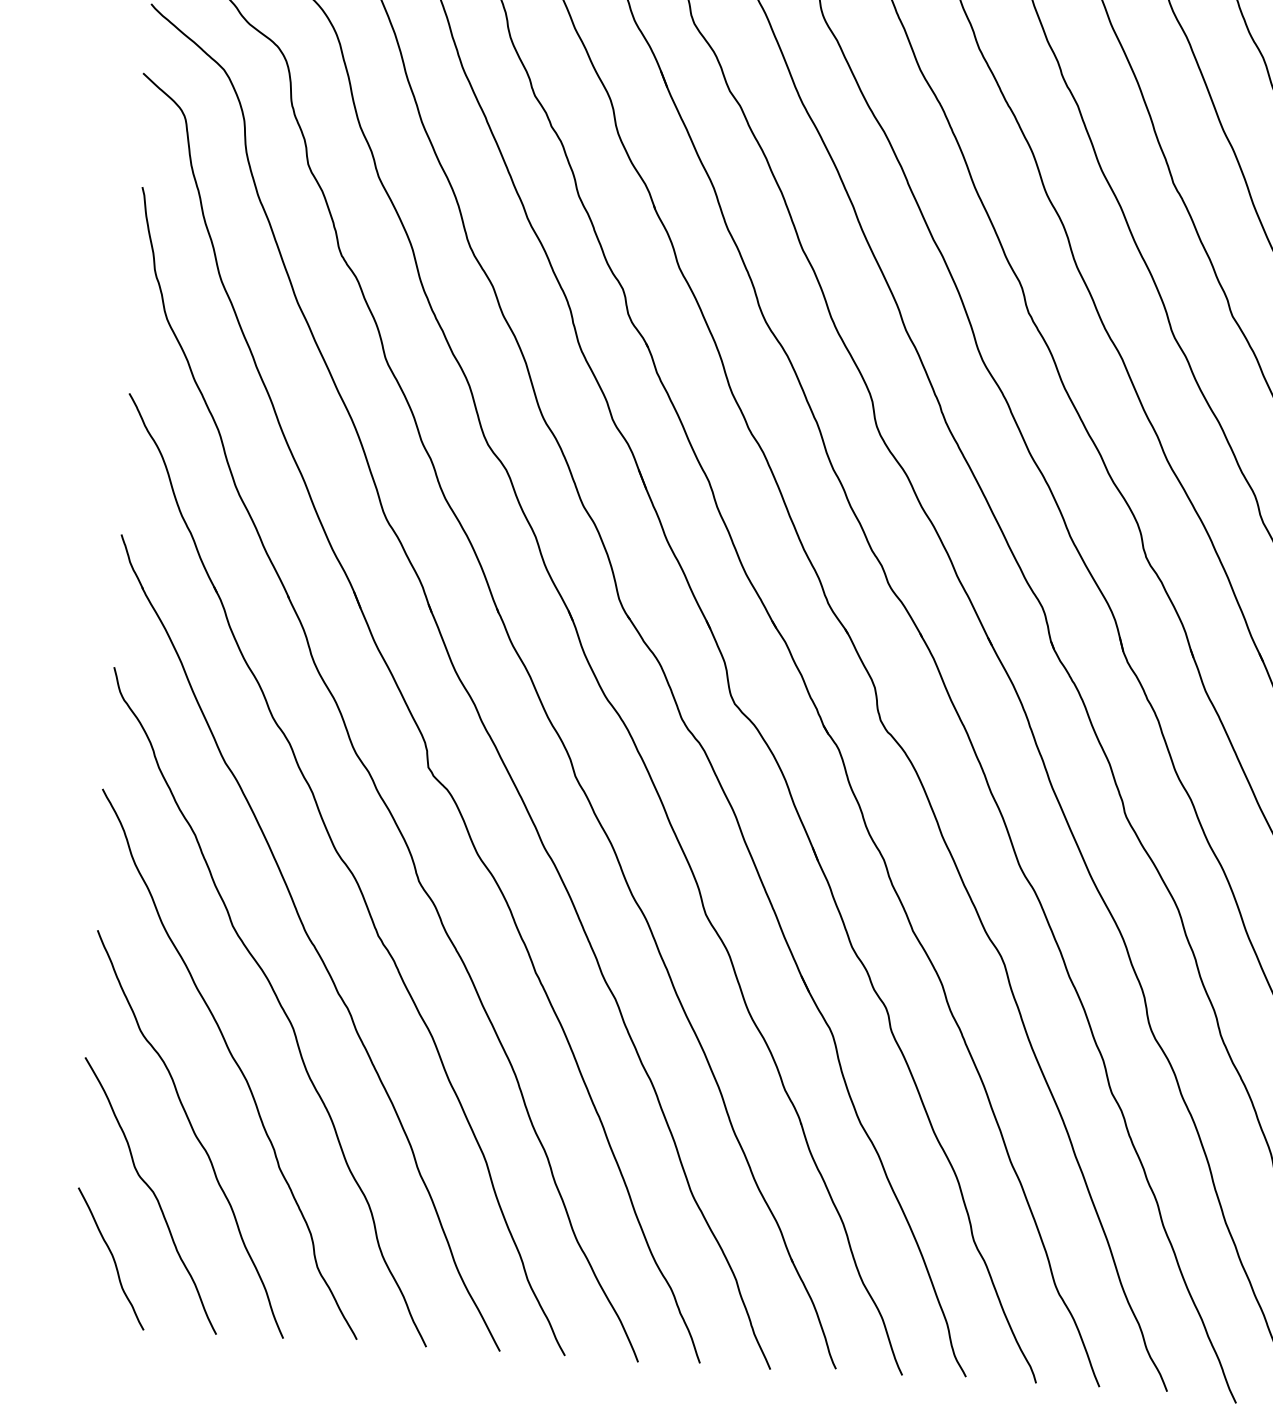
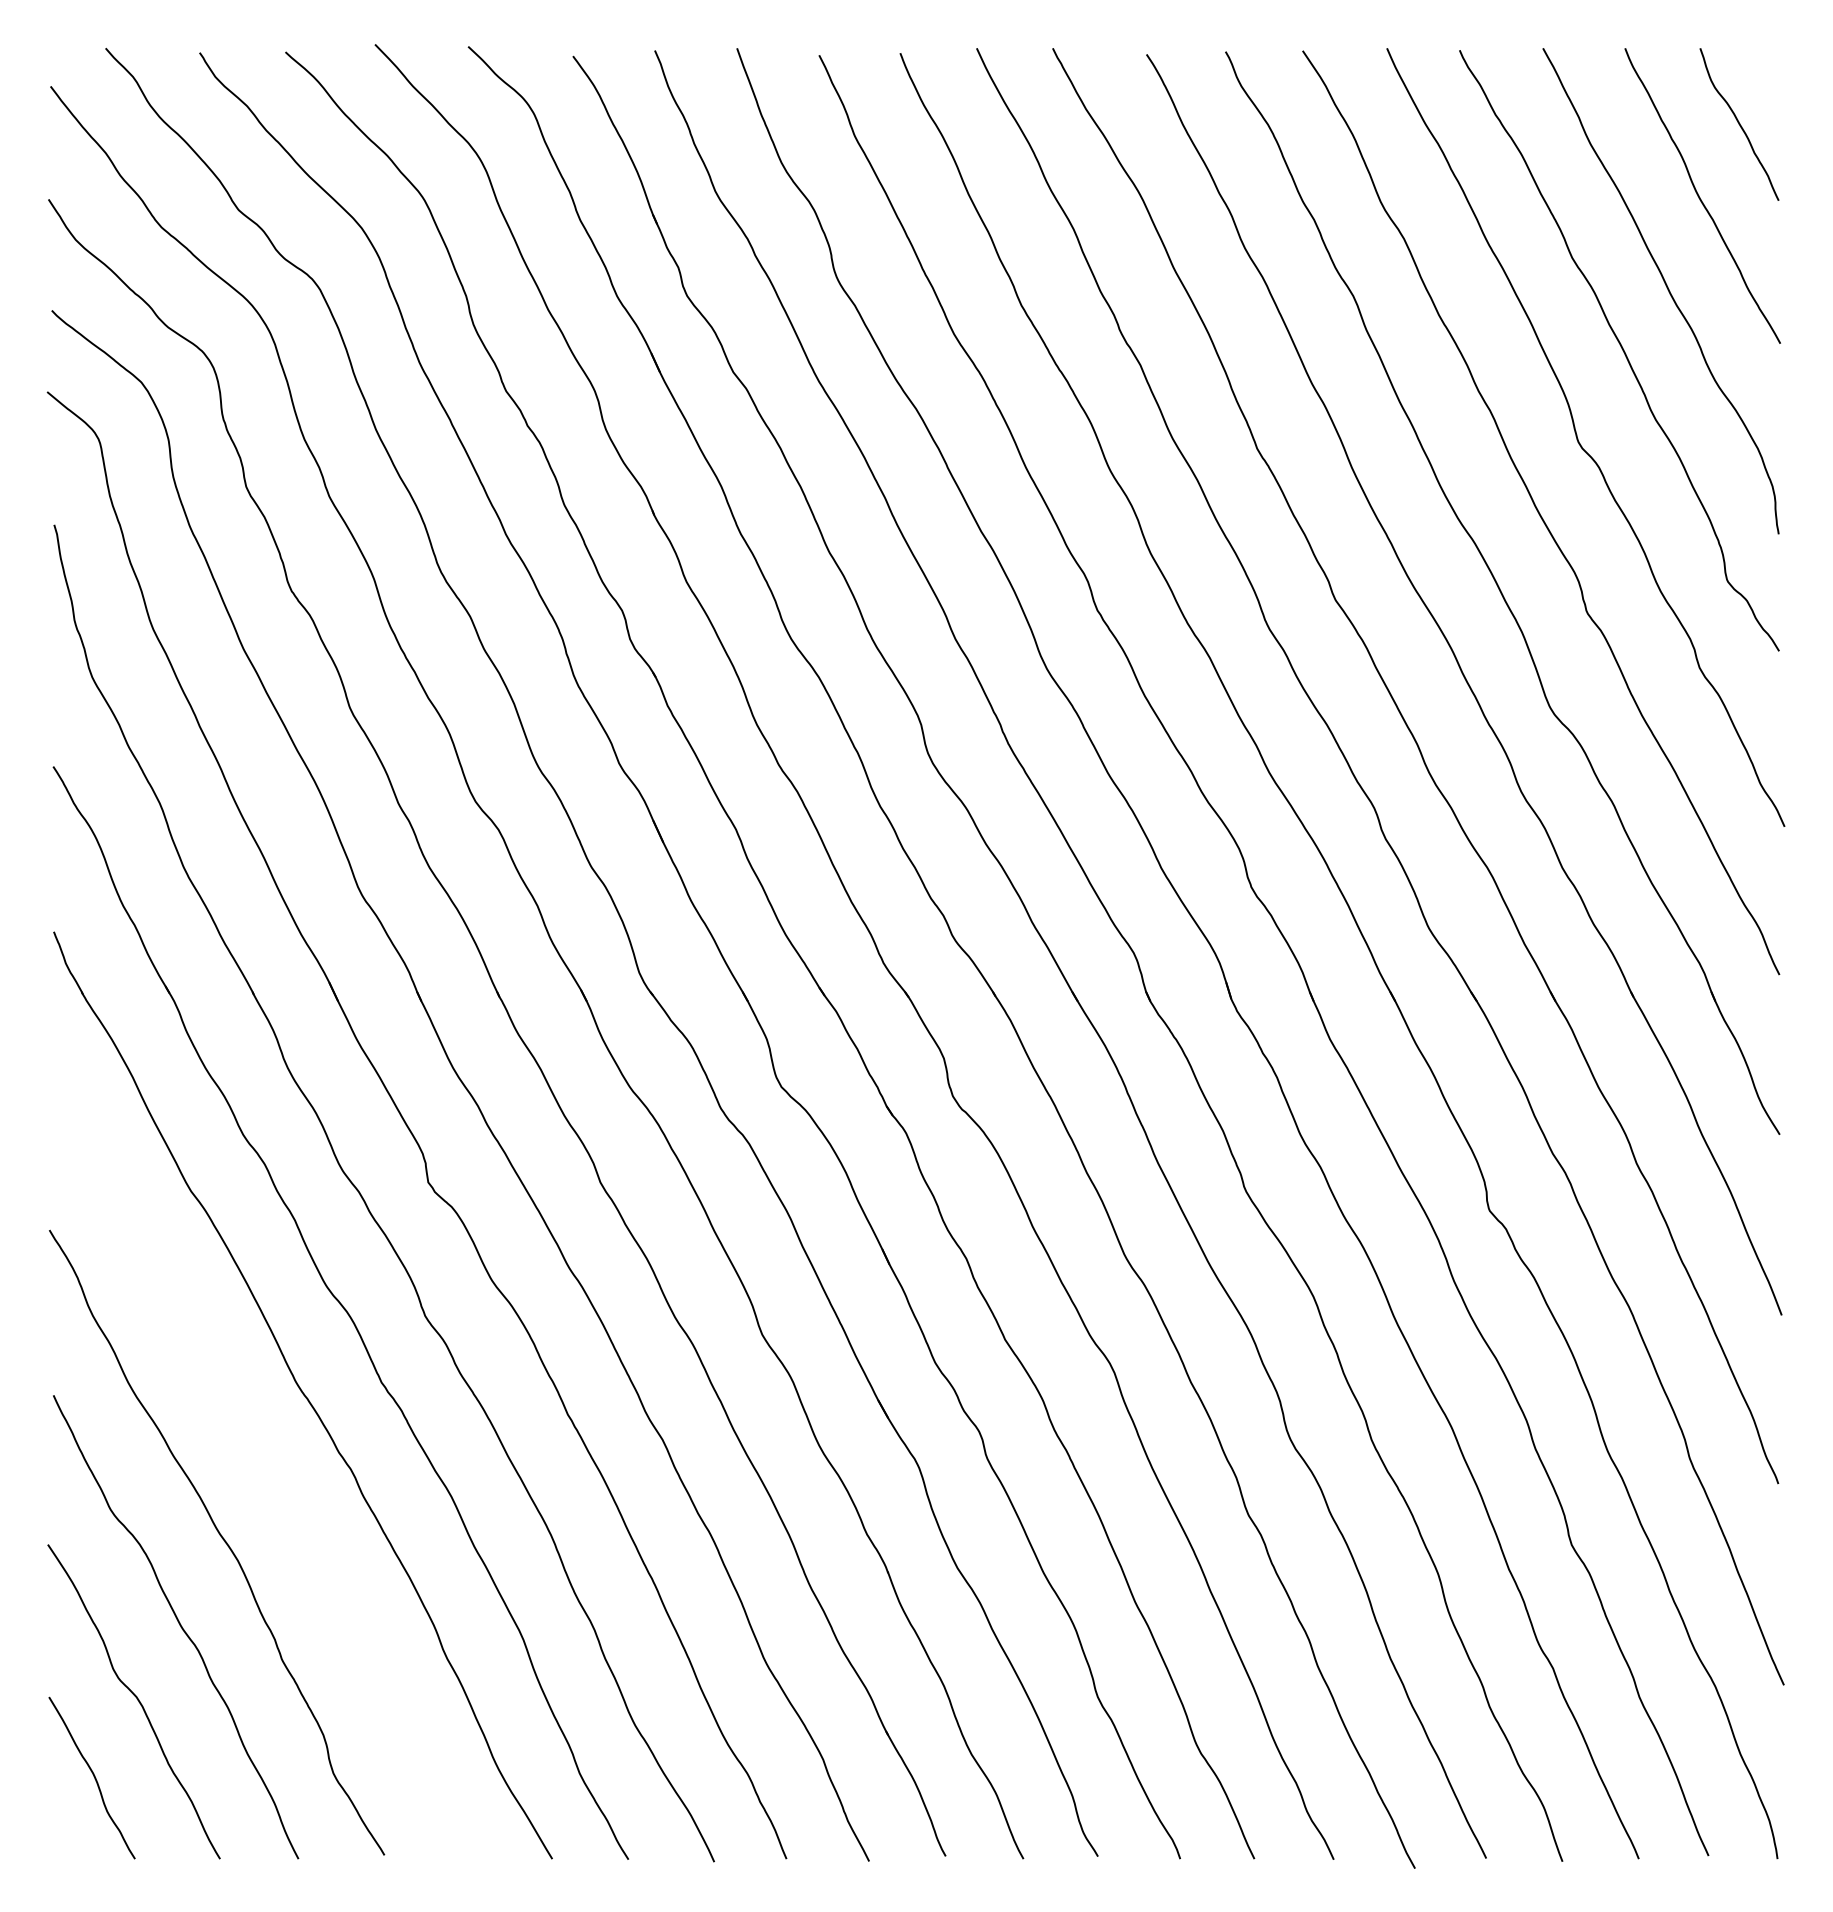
curve: (278, 1002) -> (269, 1467), removed

